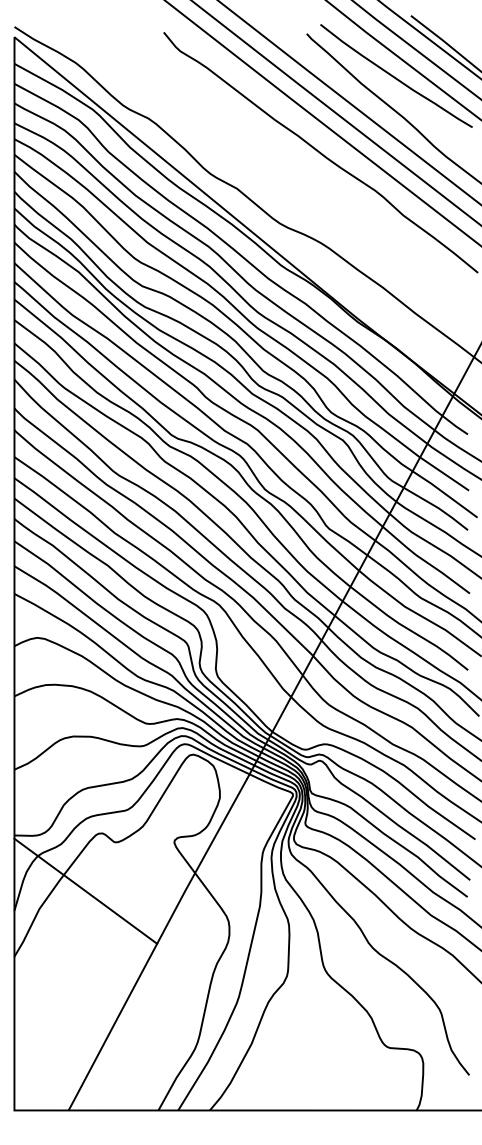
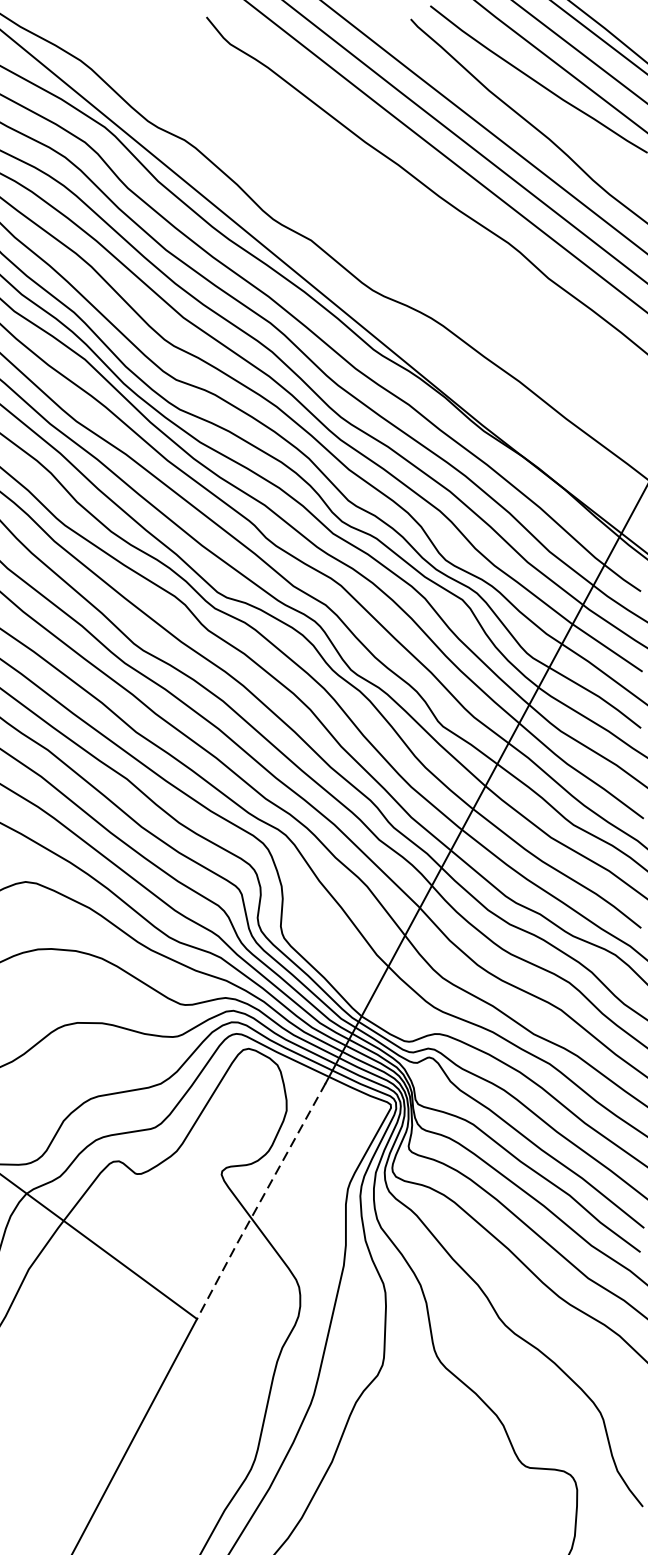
line: (201, 861) -> (260, 1201), solid -> dashed

